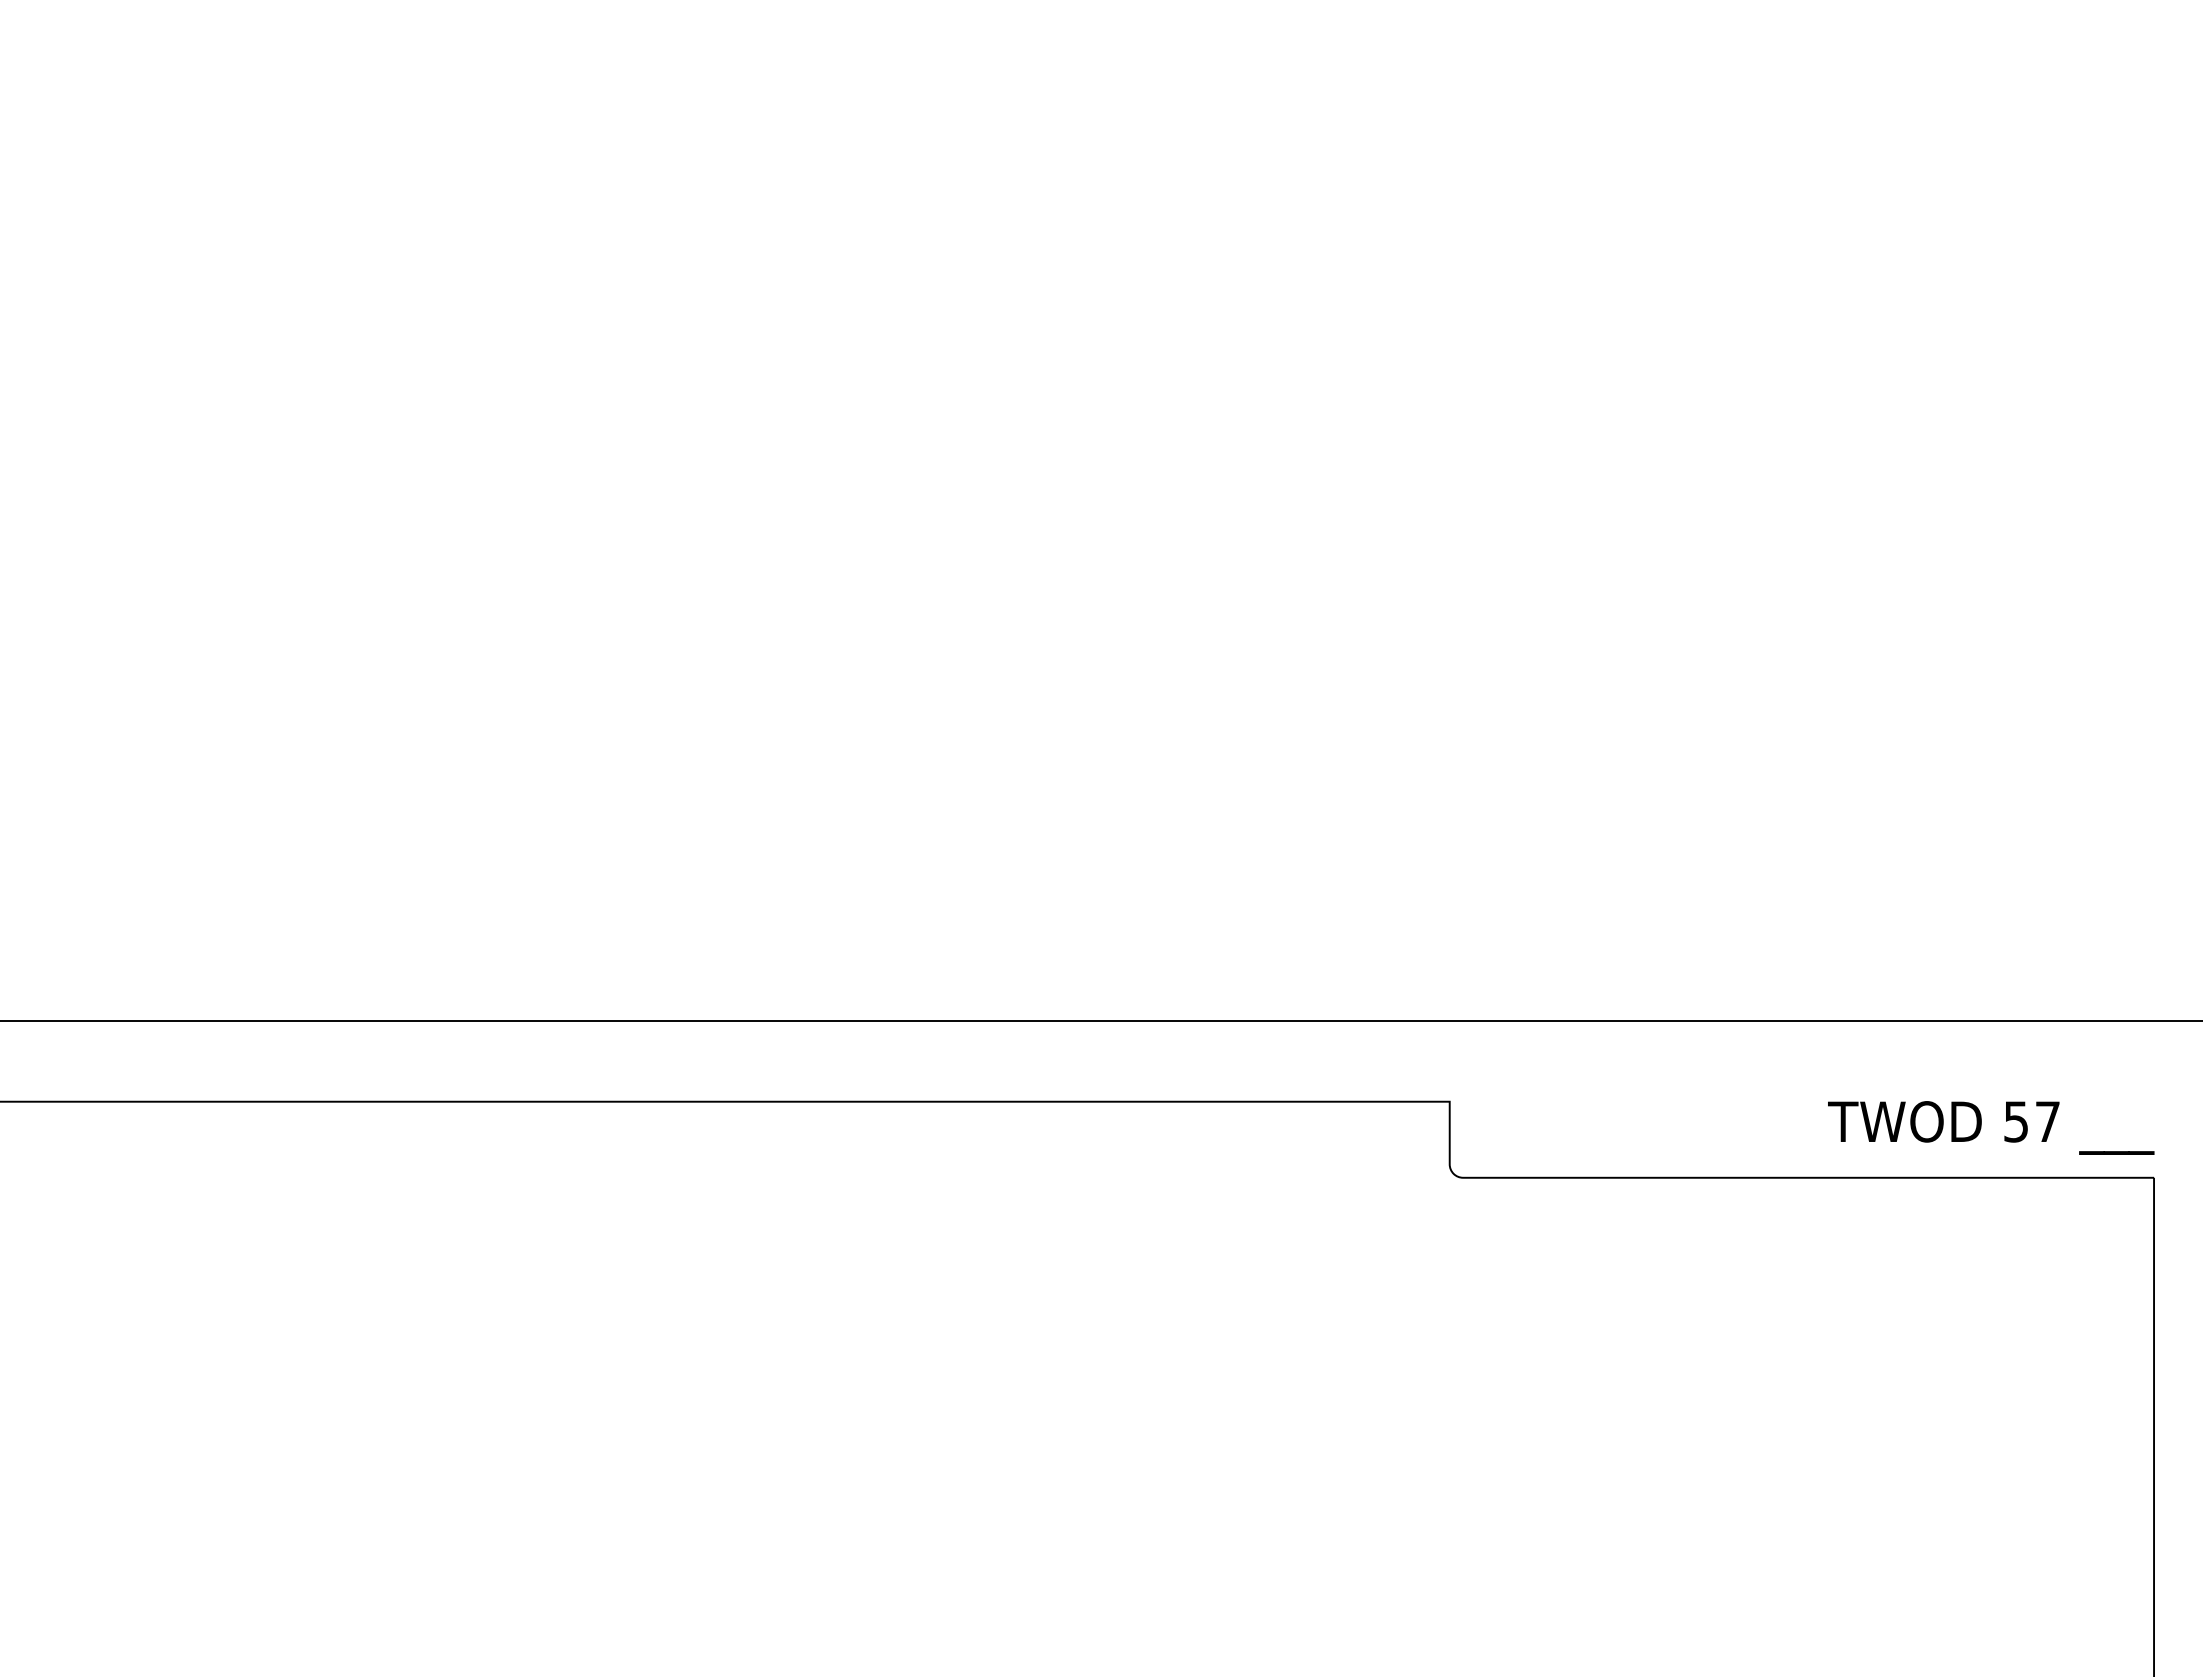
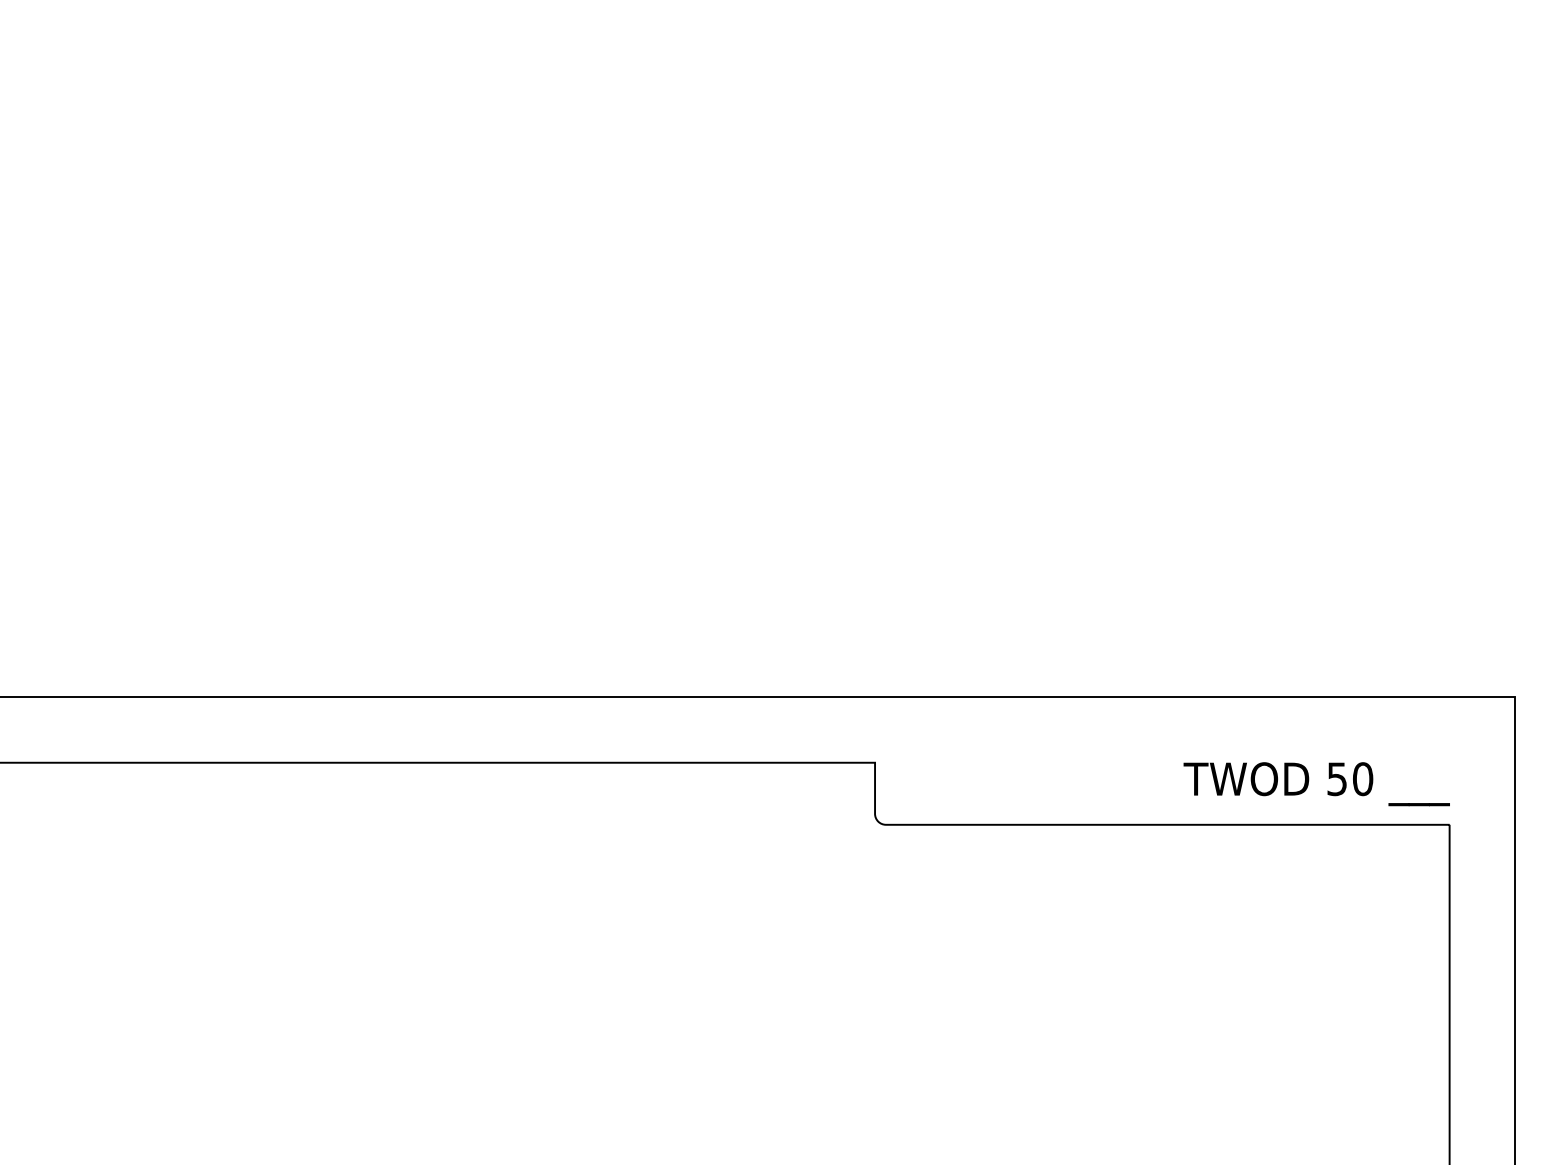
text: (2047, 1121) -> (1362, 778), 57 -> 50

